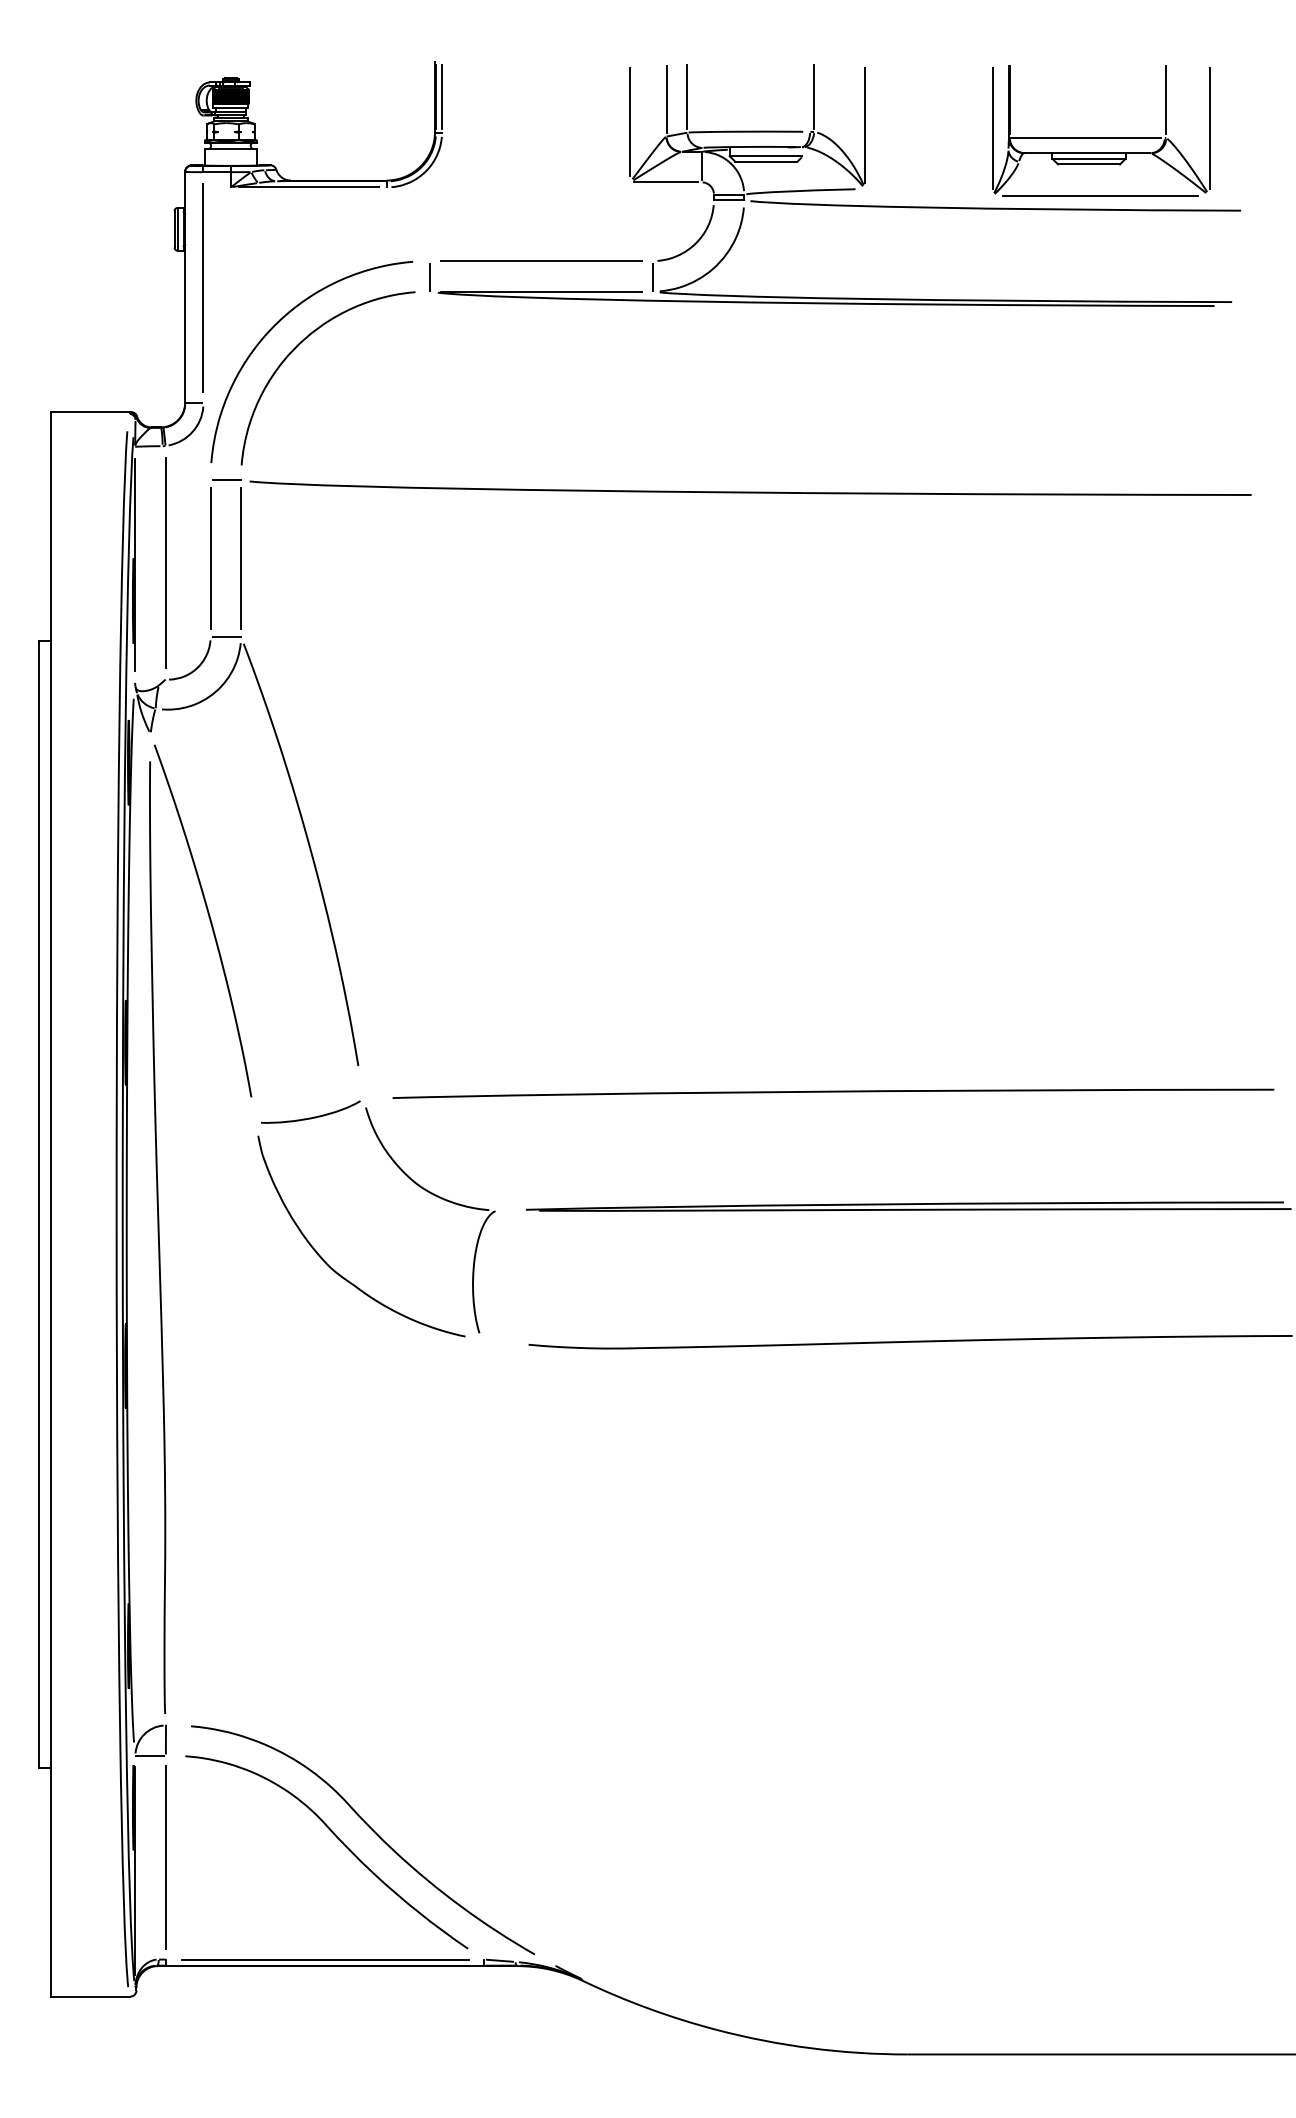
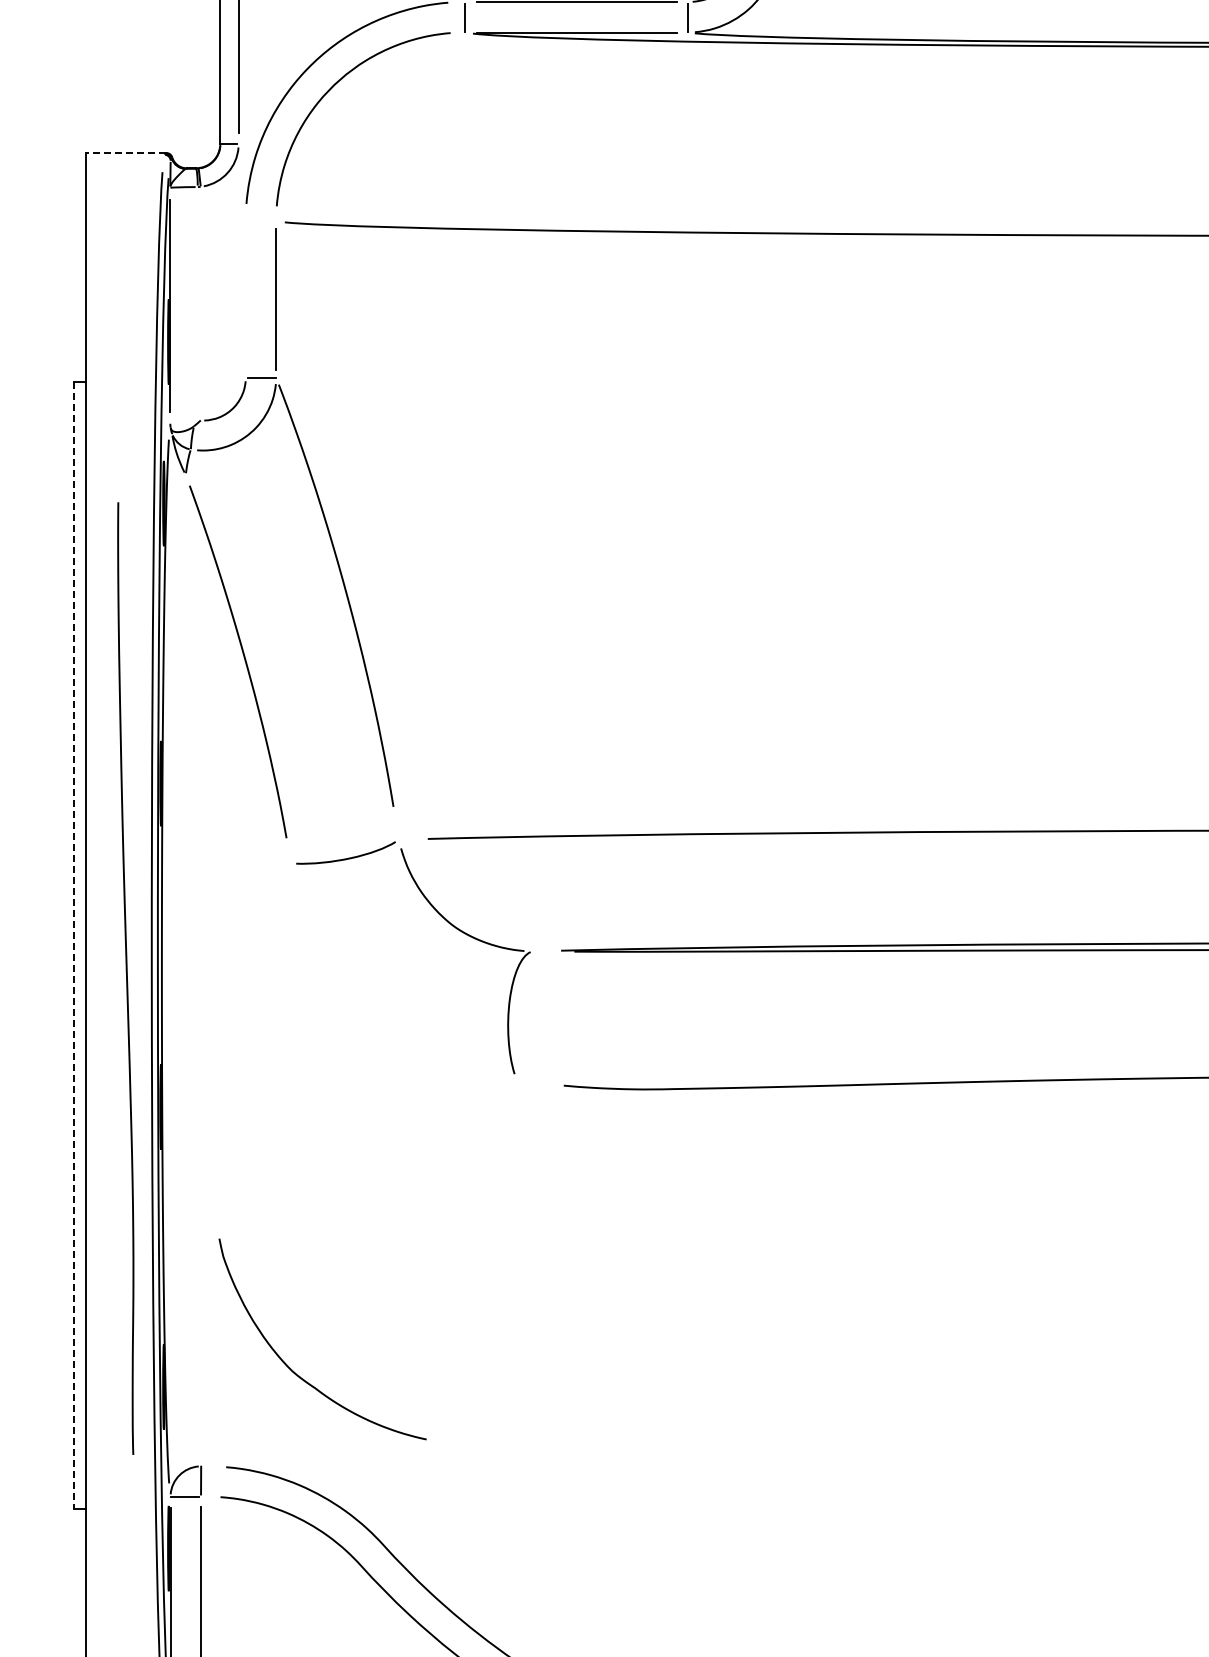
line: (90, 412) -> (125, 153), solid -> dashed
line: (226, 480) -> (261, 221), removed
line: (210, 558) -> (245, 299), removed
line: (165, 562) -> (200, 303), removed
line: (38, 1204) -> (73, 945), solid -> dashed
curve: (157, 1236) -> (125, 977), moved
curve: (333, 1268) -> (294, 1371), moved

